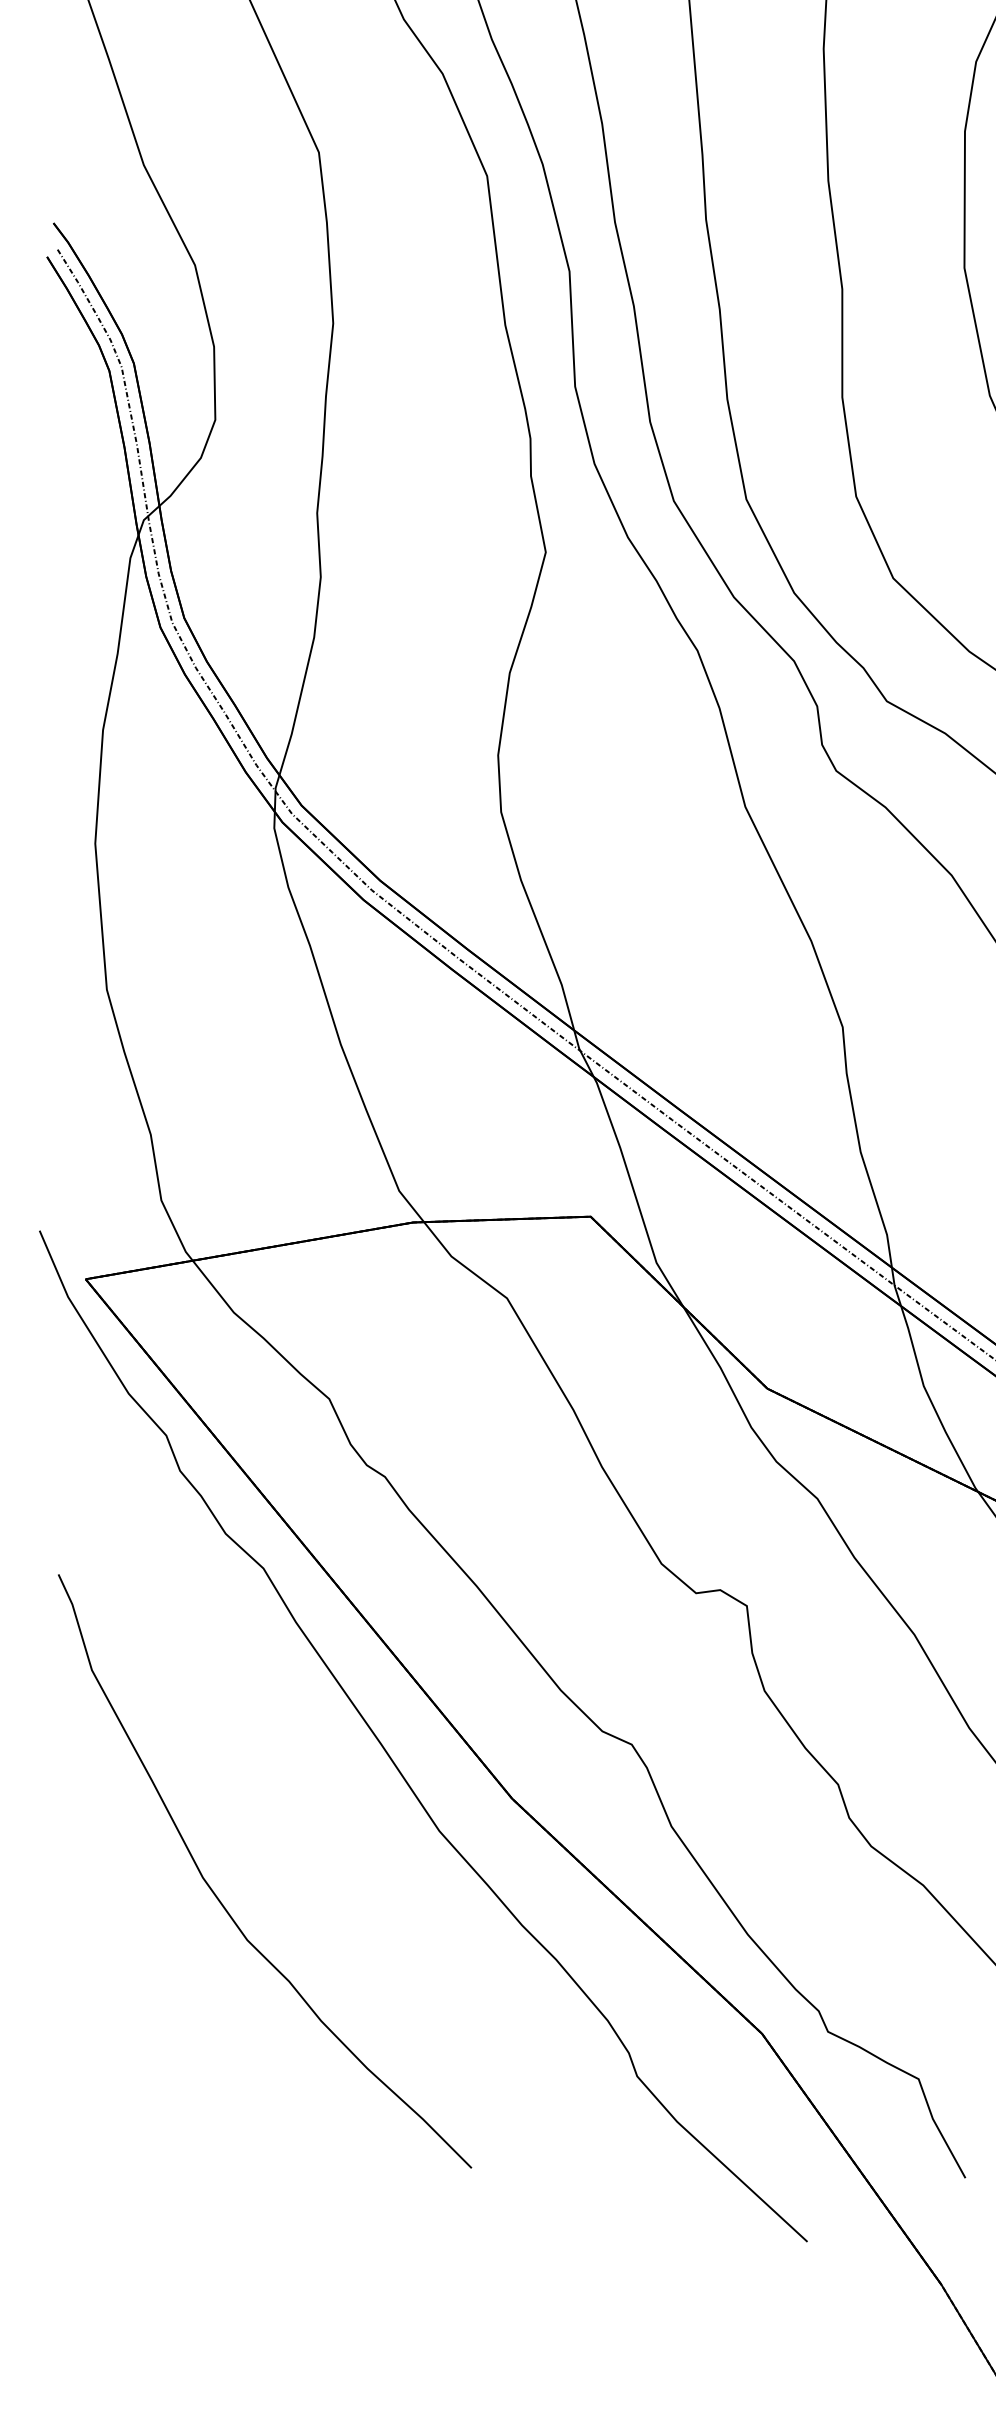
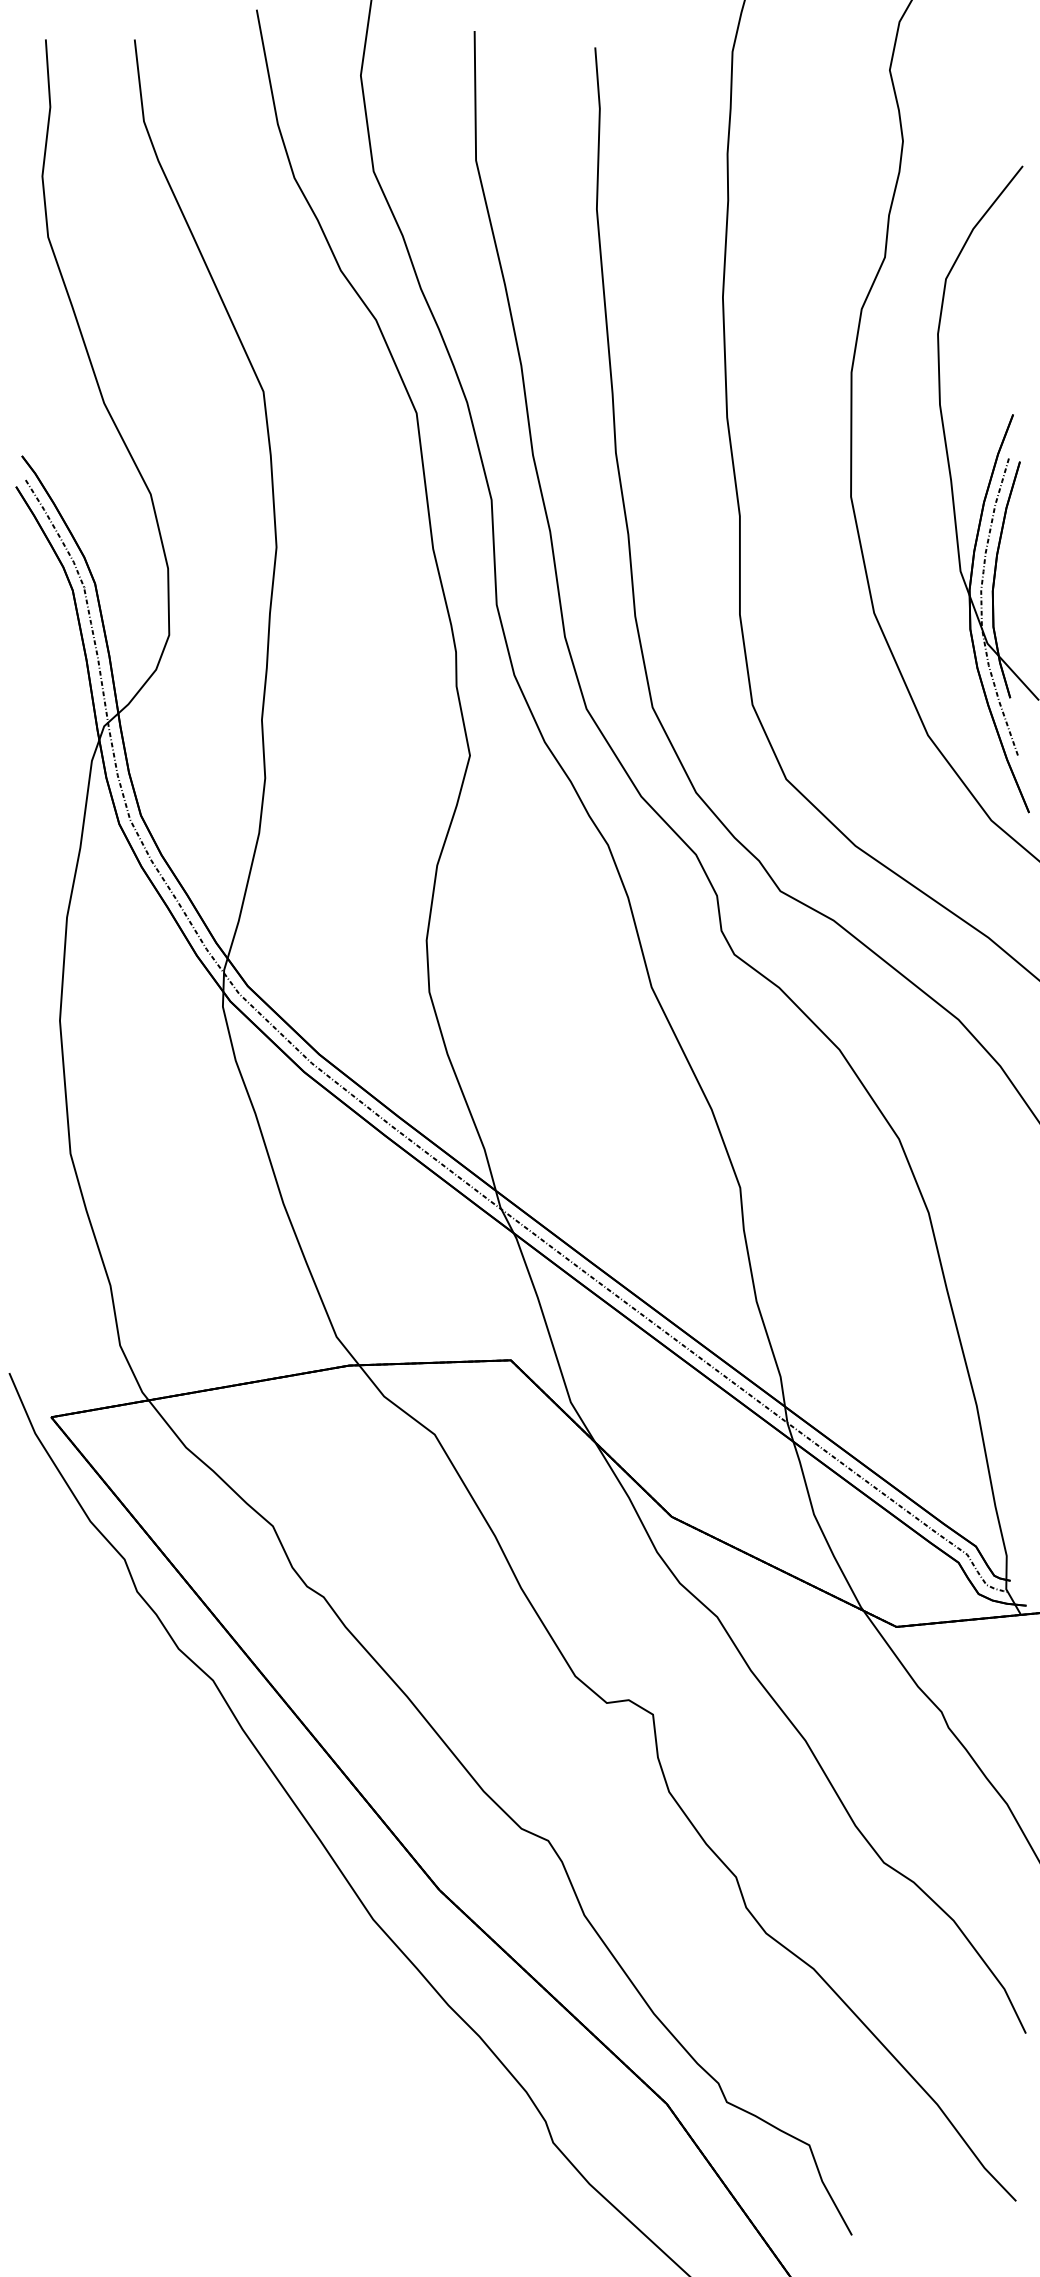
part: (222, 1902) -> (175, 1984), removed

